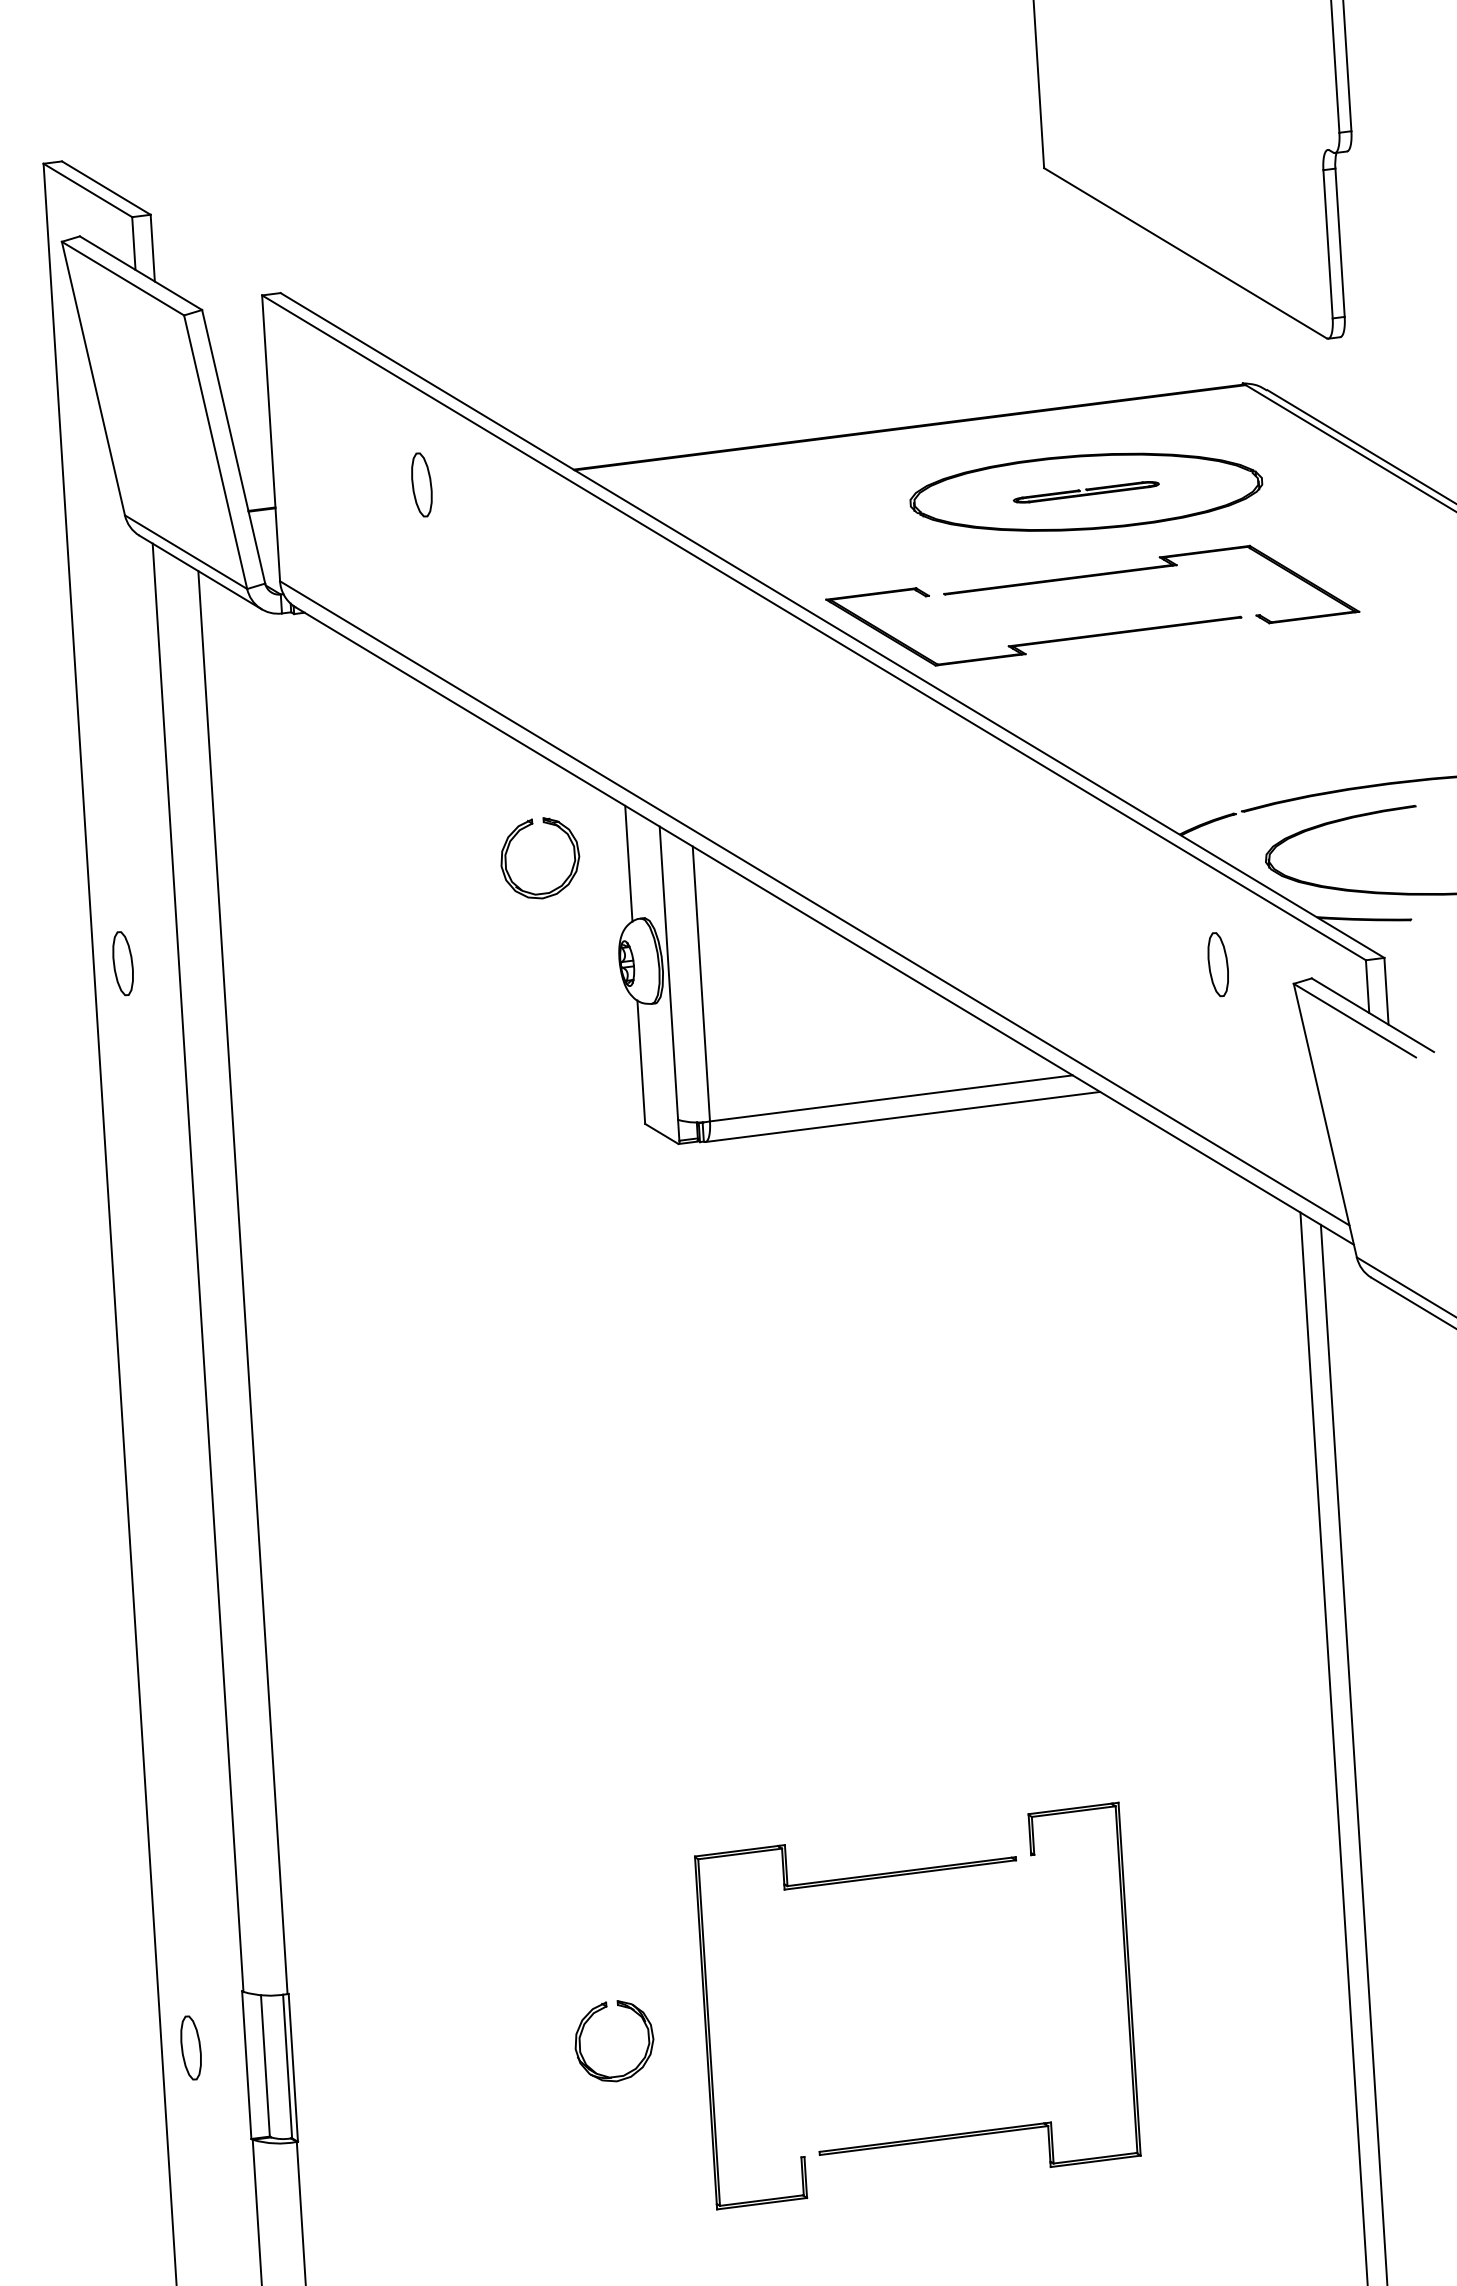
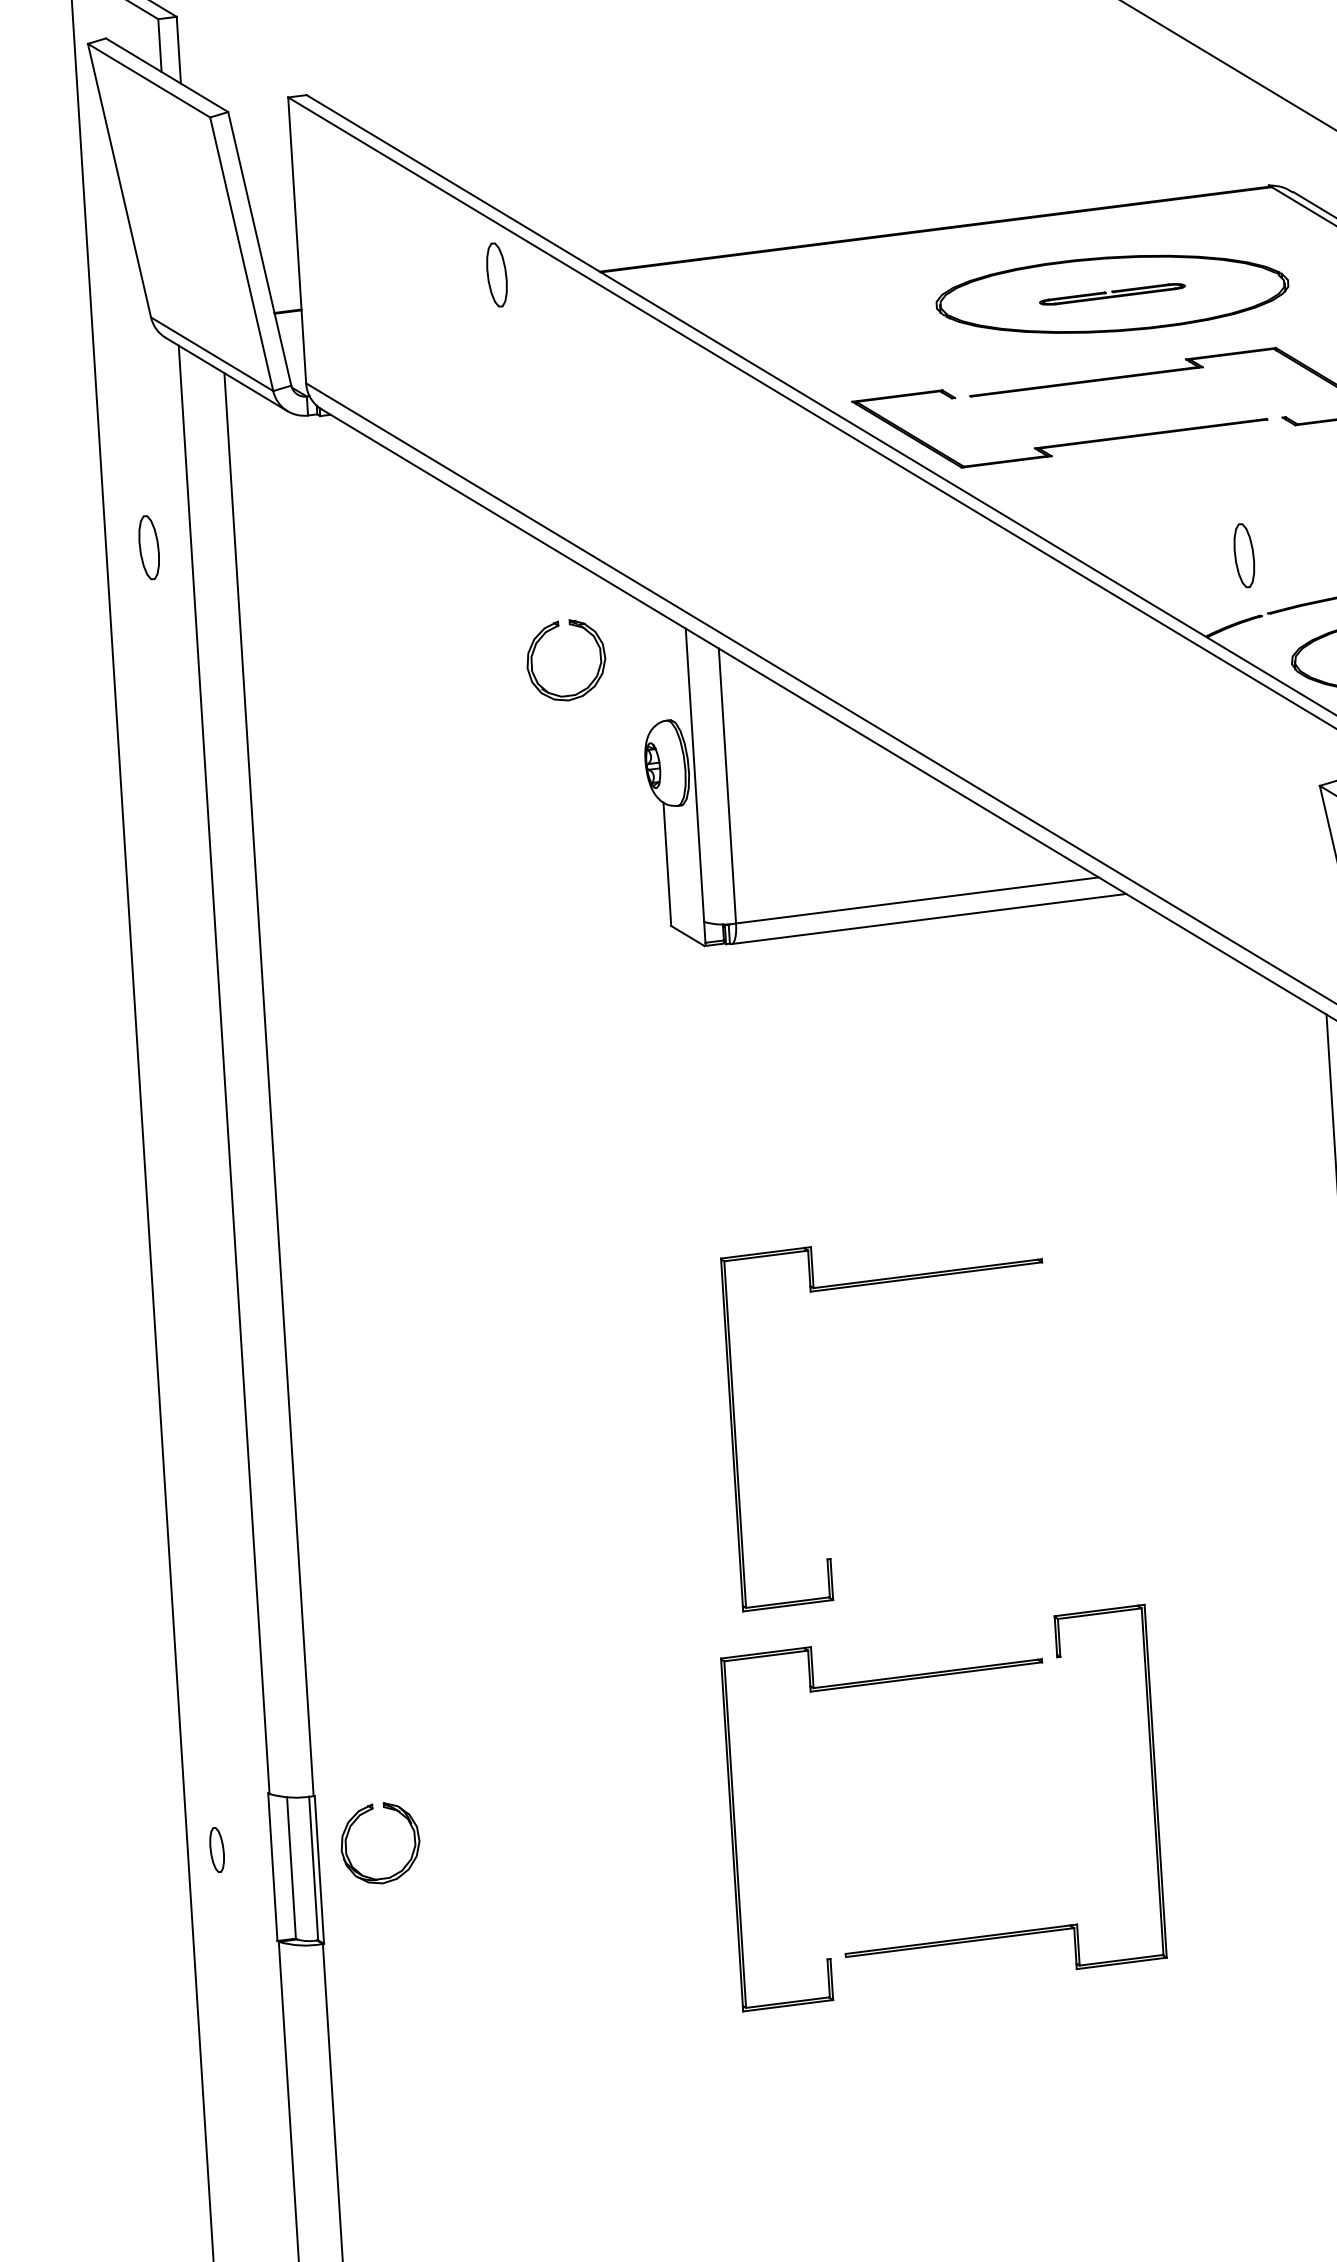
part: (421, 484) -> (496, 274), moved
line: (628, 863) -> (654, 665), removed
part: (122, 963) -> (148, 547), moved
part: (1217, 964) -> (1243, 555), moved
part: (805, 1756) -> (831, 1558), added
part: (190, 2047) -> (216, 1849), size x0.7
part: (638, 2063) -> (404, 1865), moved

